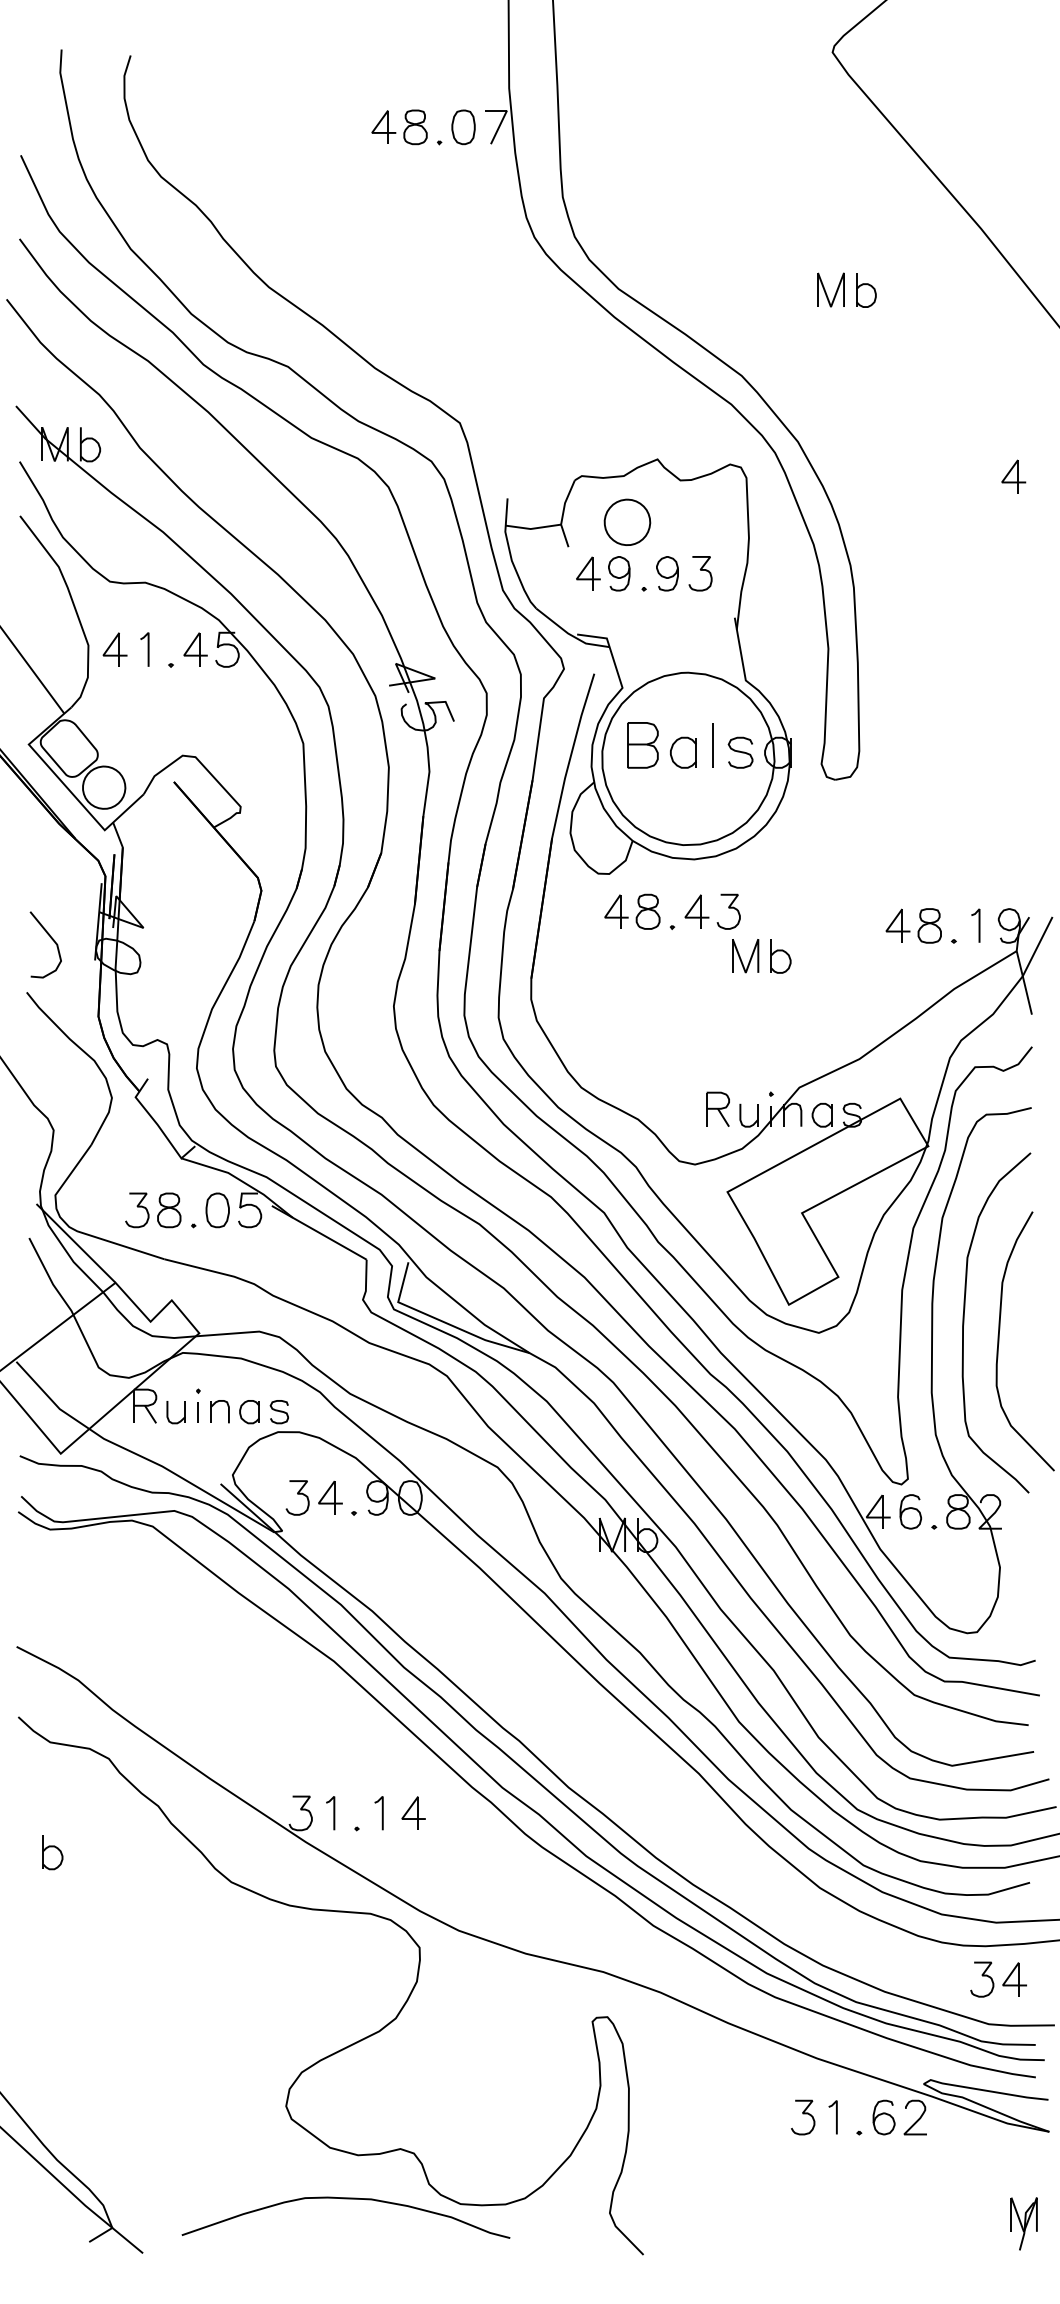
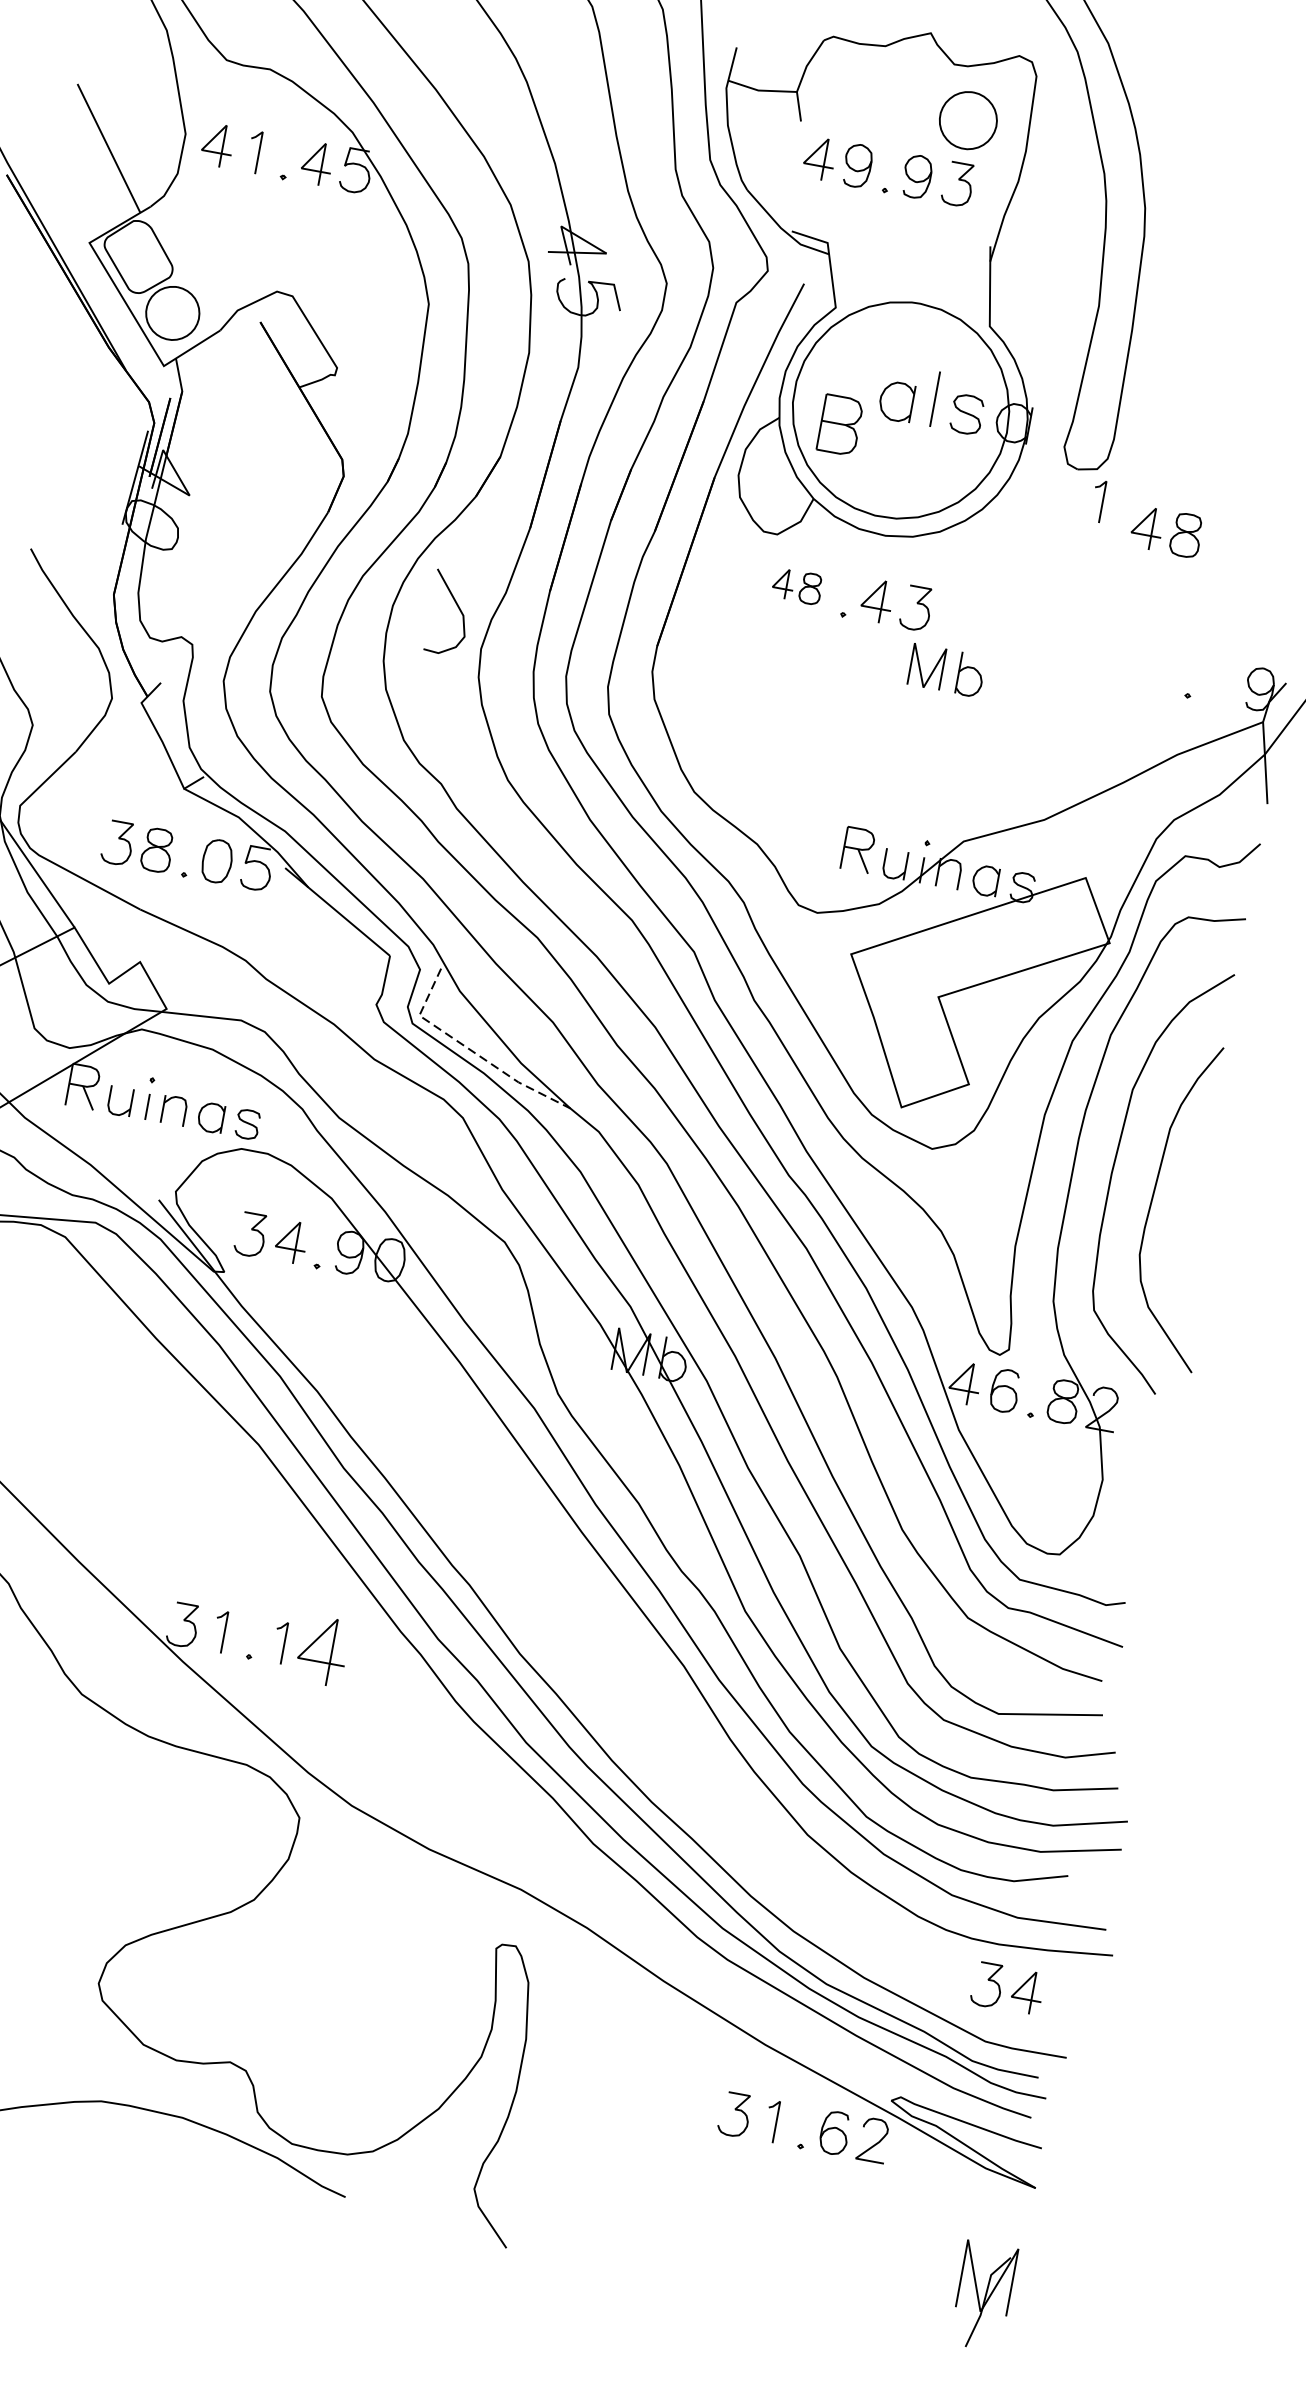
part: (627, 521) -> (968, 119), moved
part: (642, 745) -> (839, 425), moved
part: (632, 911) -> (797, 586), size x0.7
part: (913, 925) -> (1166, 531), moved
line: (978, 925) -> (1101, 501), moved
curve: (50, 938) -> (456, 606), moved
line: (444, 1322) -> (471, 1051), solid -> dashed
part: (413, 1812) -> (322, 1649), size x1.6
part: (1023, 2223) -> (982, 2295), size x1.6

